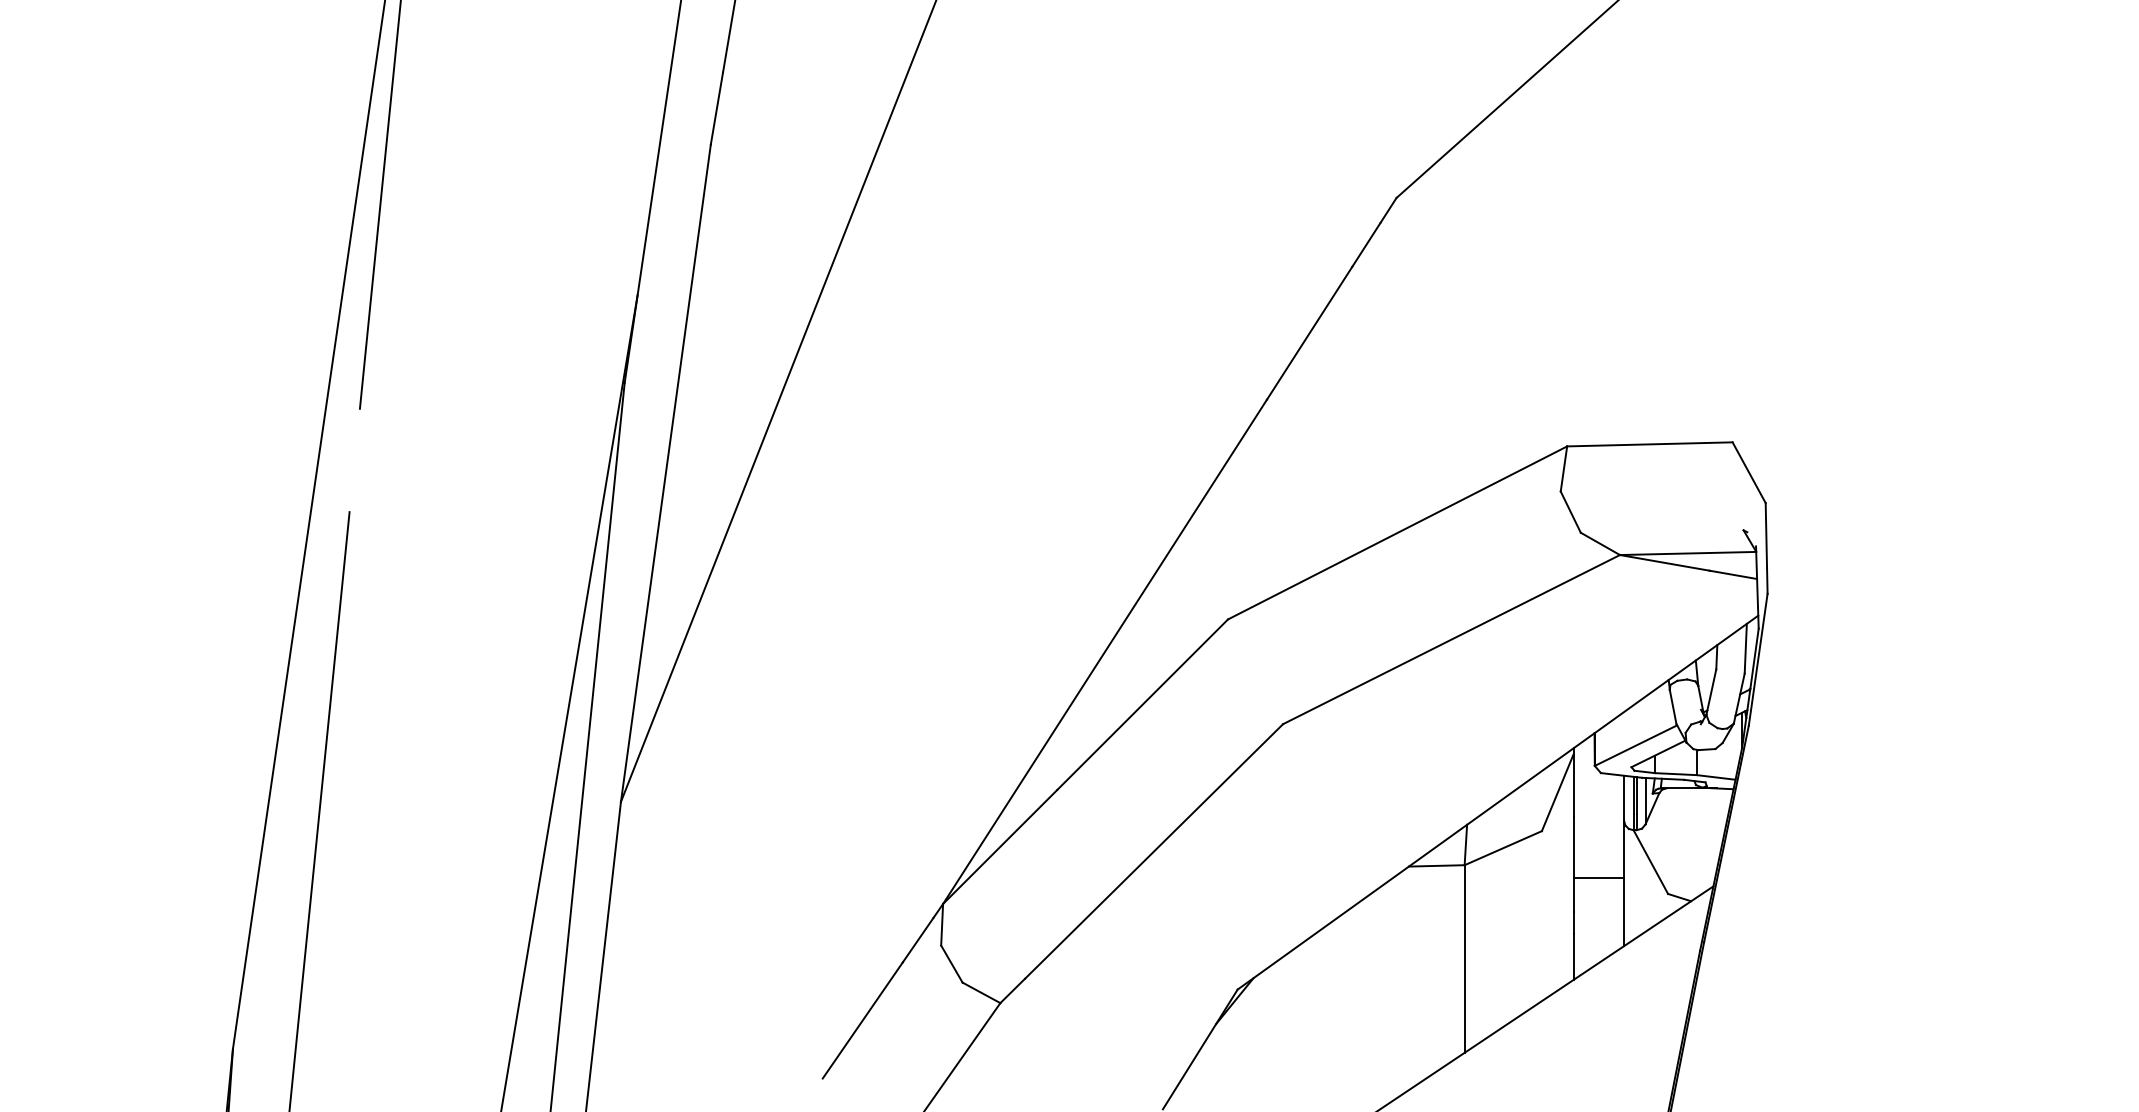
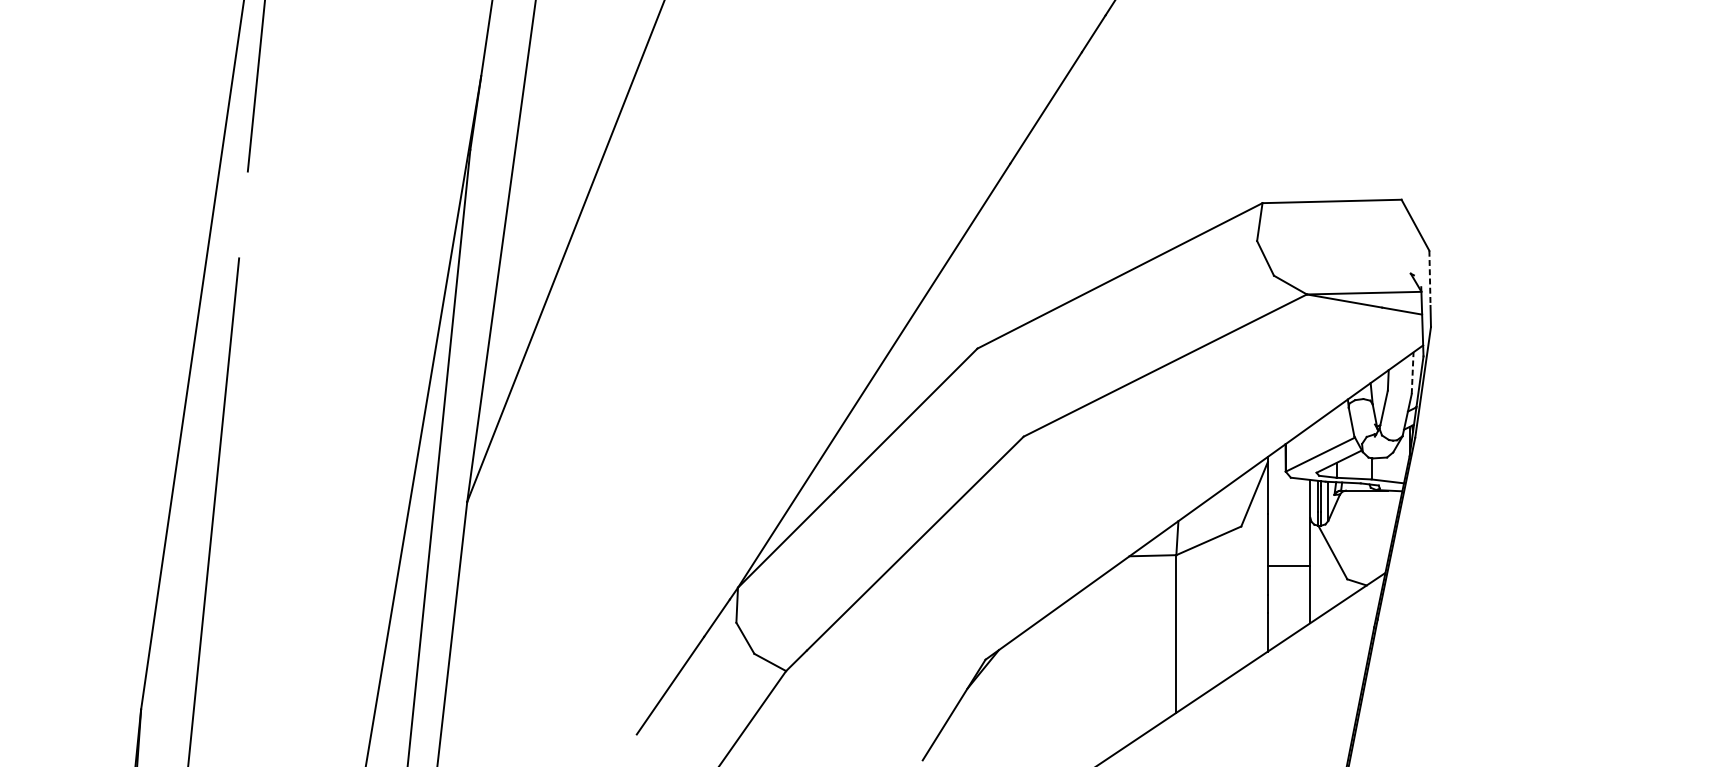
line: (1766, 535) -> (1430, 278), solid -> dashed
line: (1745, 648) -> (1412, 373), solid -> dashed

